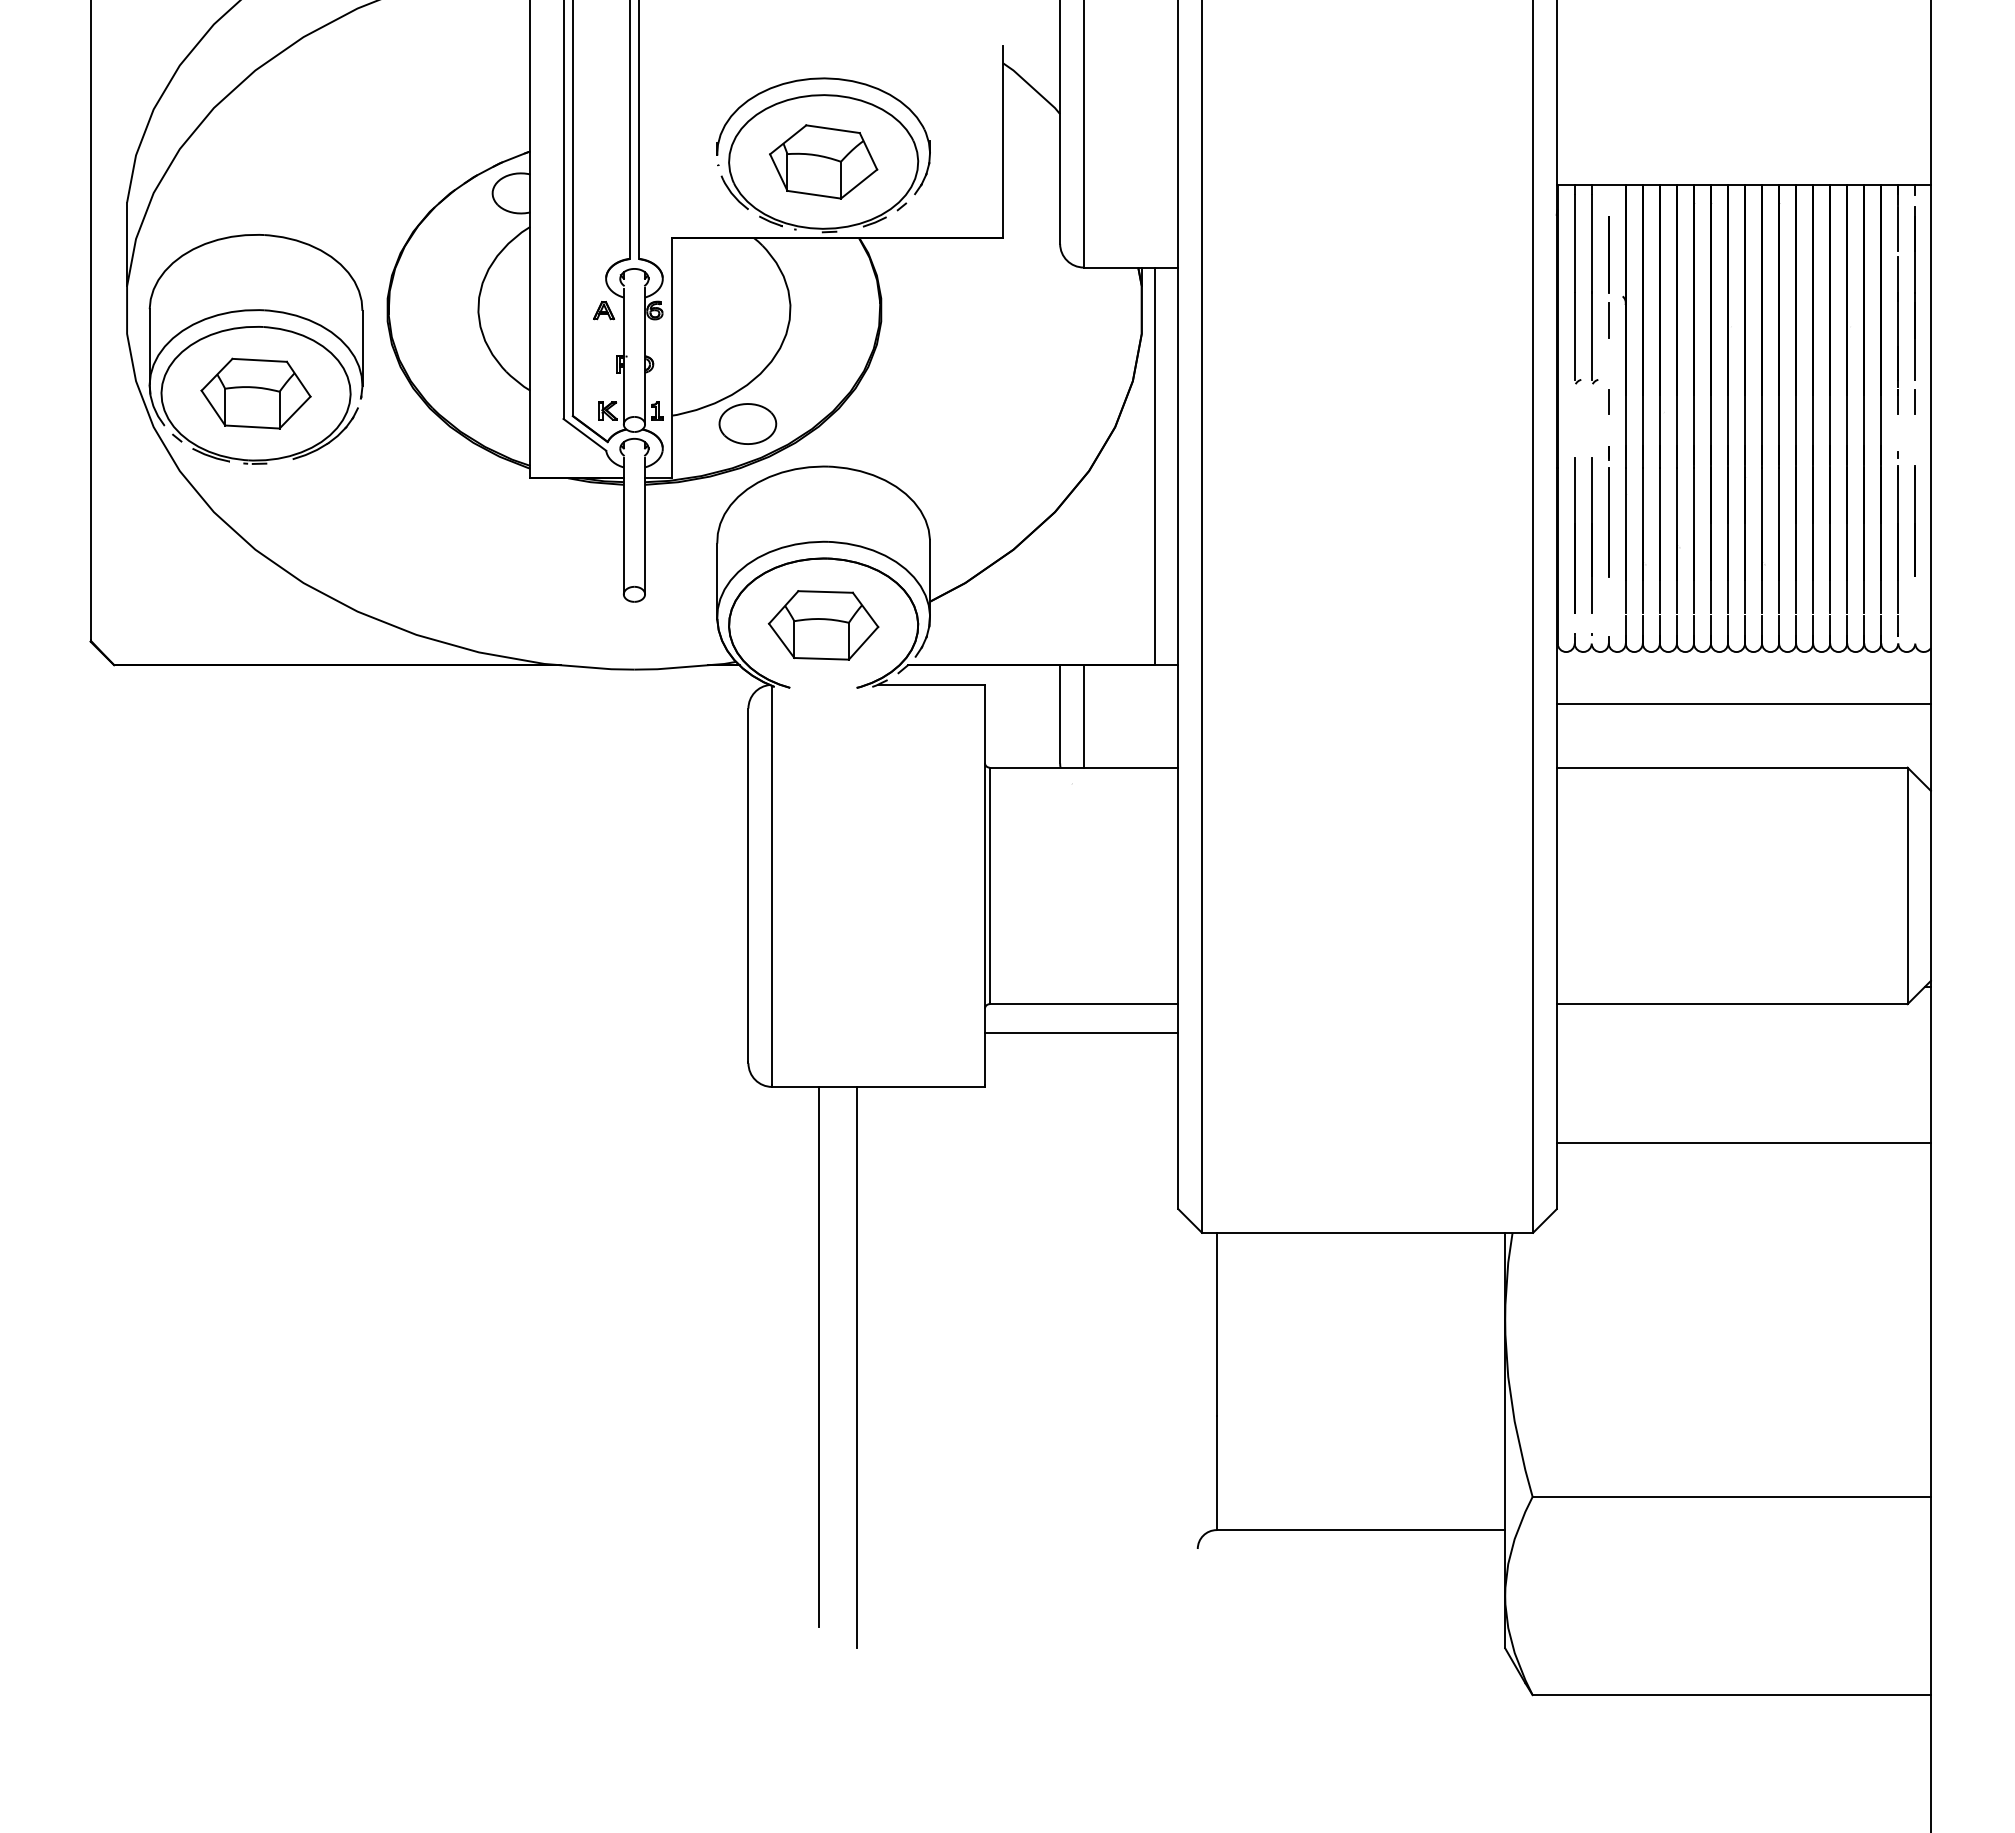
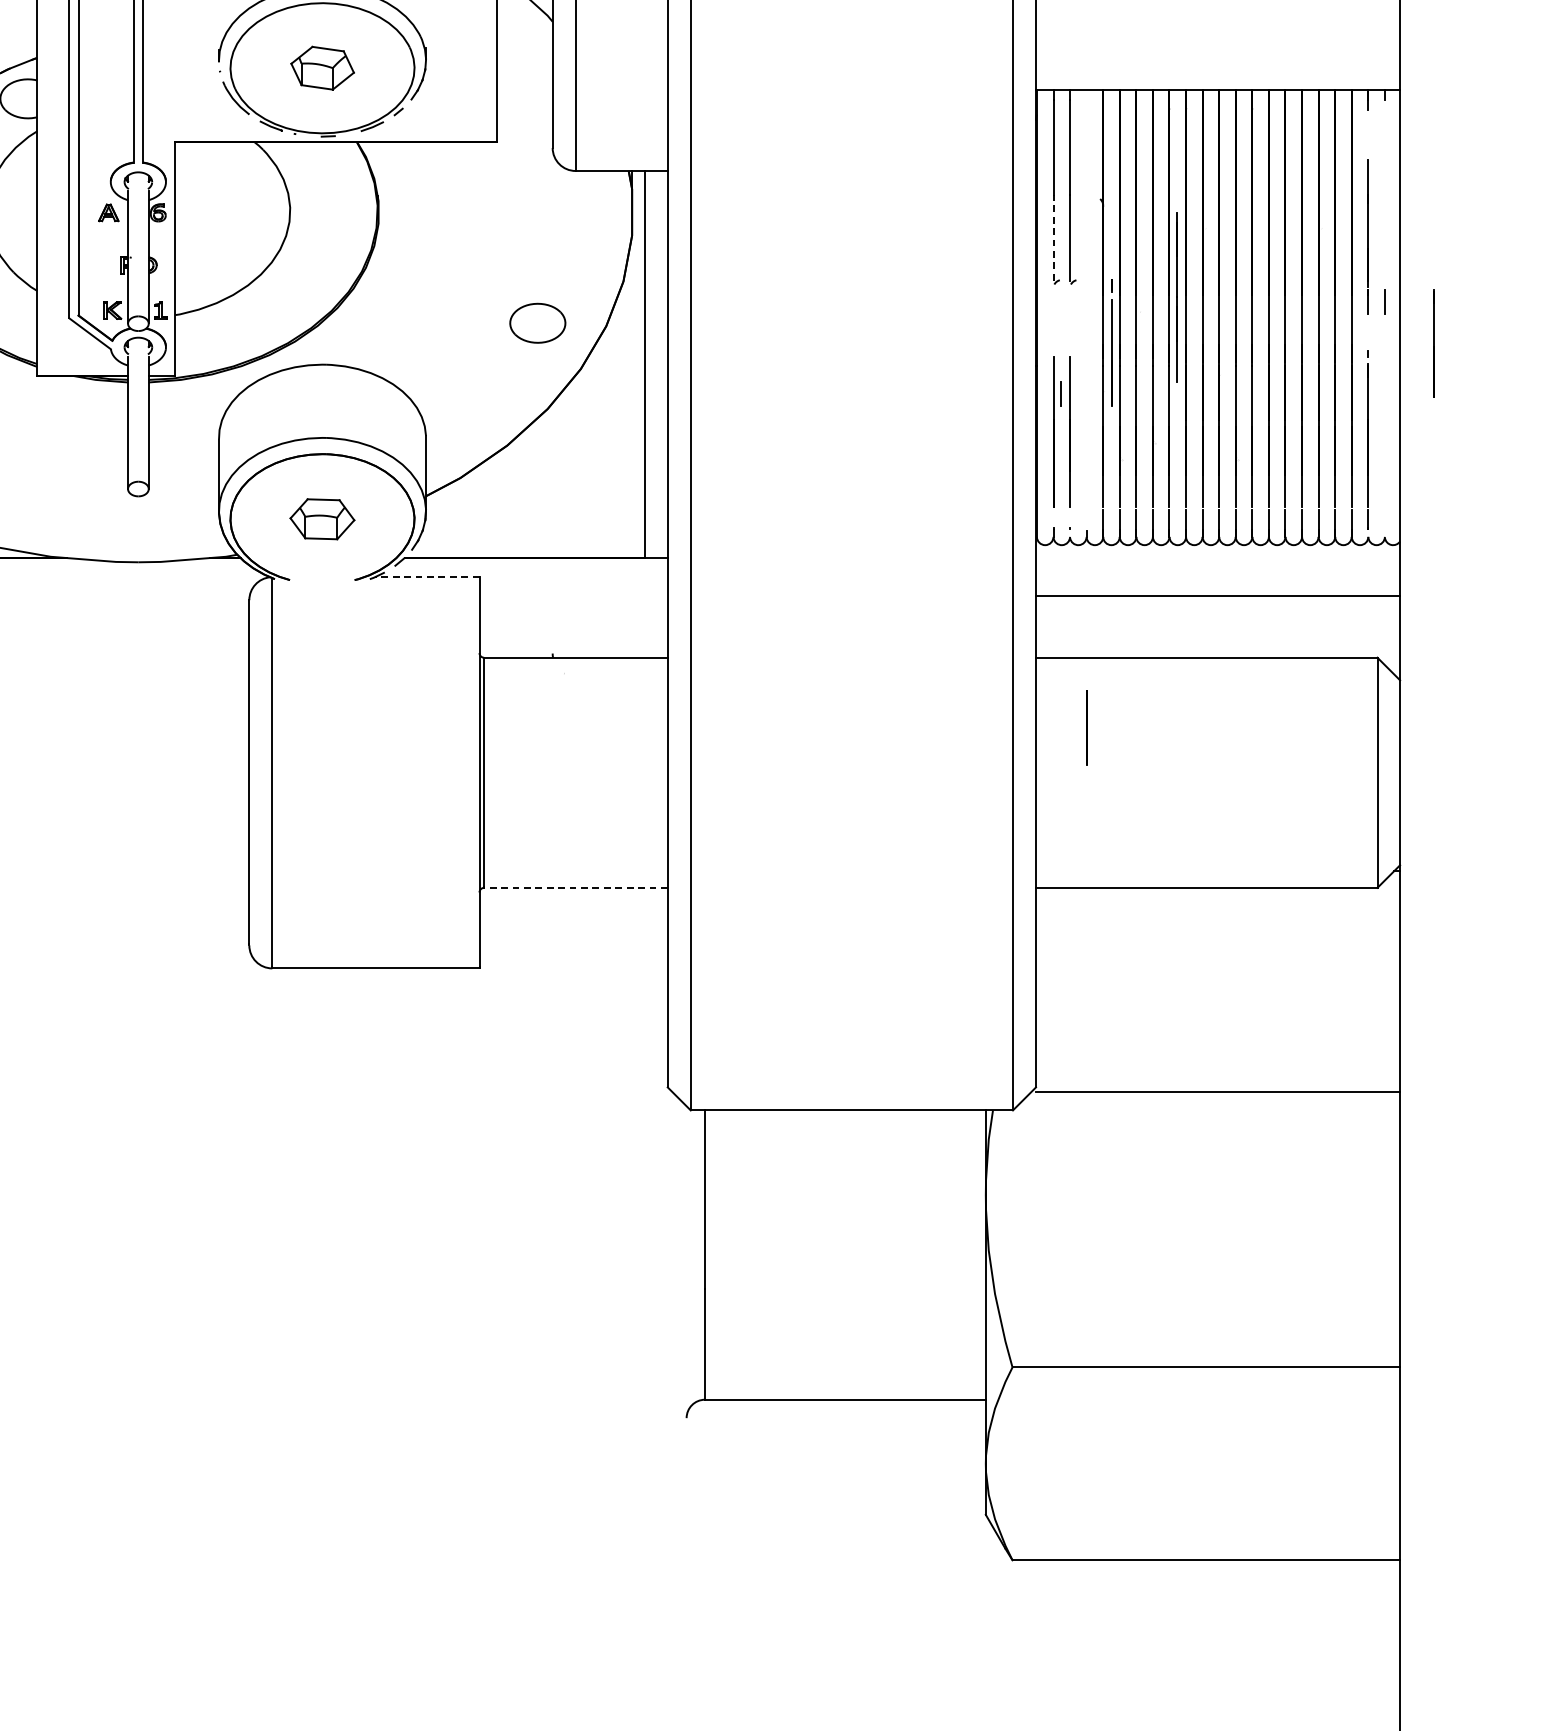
part: (823, 161) -> (322, 67), size x0.6
line: (1898, 228) -> (1368, 133), removed
line: (1608, 254) -> (1086, 727), moved
line: (1914, 293) -> (1175, 297), moved
line: (1608, 319) -> (1086, 221), removed
line: (1574, 336) -> (1053, 238), solid -> dashed
line: (1608, 401) -> (1061, 393), moved
part: (747, 423) -> (537, 322), moved
line: (1608, 511) -> (1111, 342), moved
line: (1914, 520) -> (1432, 343), moved
part: (823, 625) -> (322, 519), size x0.6
line: (931, 684) -> (427, 576), solid -> dashed
line: (1060, 714) -> (553, 605), removed
line: (1083, 716) -> (575, 607), removed
line: (1083, 1004) -> (575, 888), solid -> dashed
line: (1081, 1033) -> (573, 916), removed
line: (1743, 1142) -> (1217, 1091), moved
line: (819, 1356) -> (318, 1230), removed
line: (857, 1367) -> (355, 1241), removed

